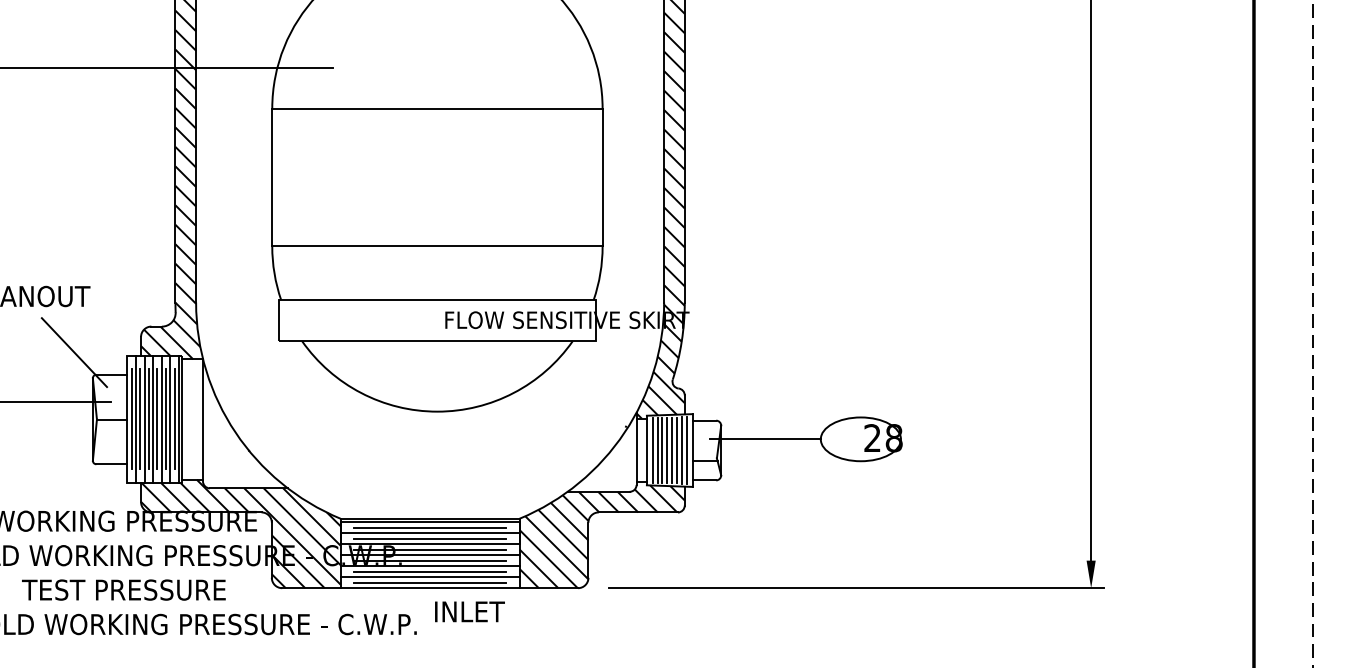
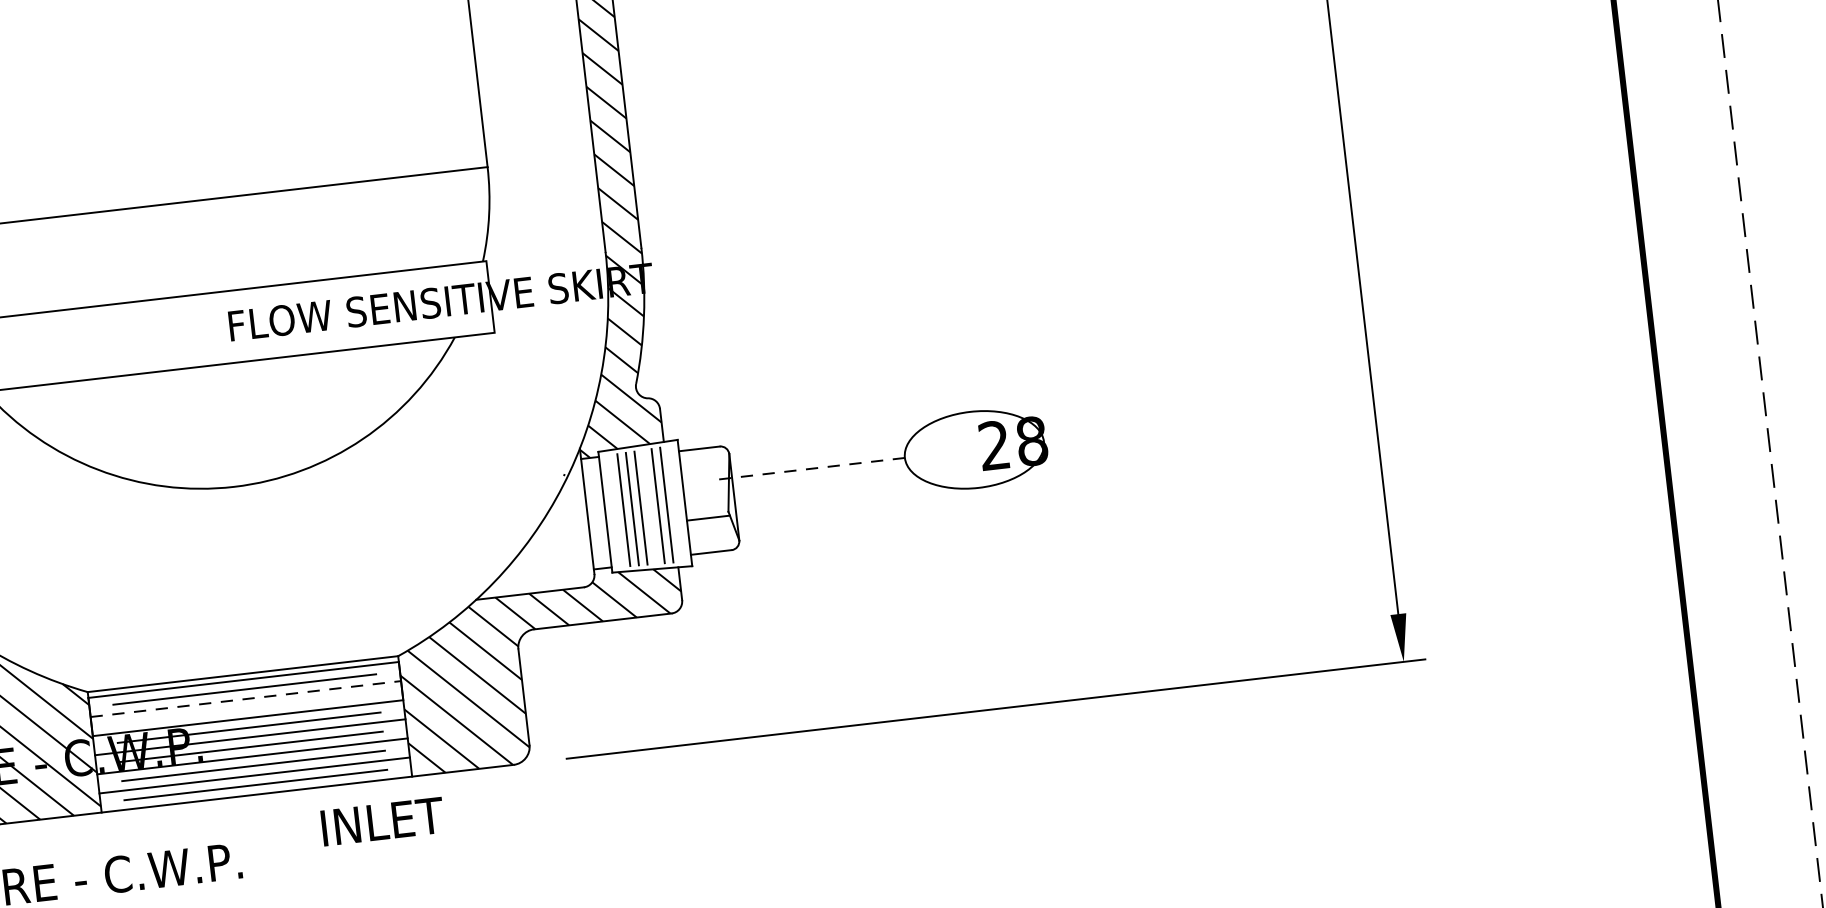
line: (765, 439) -> (808, 469), solid -> dashed
line: (652, 450) -> (615, 511), removed
line: (672, 450) -> (649, 507), removed
line: (687, 450) -> (675, 504), removed
line: (430, 533) -> (246, 699), solid -> dashed
line: (429, 538) -> (245, 708), removed
text: (469, 611) -> (381, 821), moved

